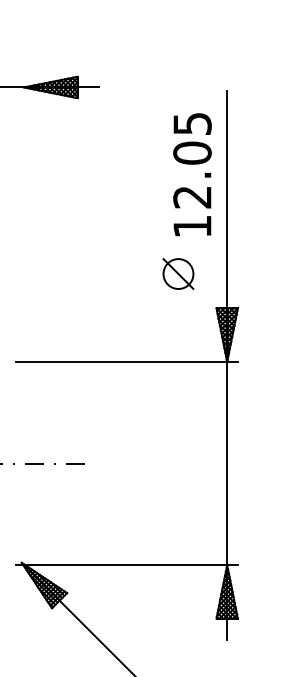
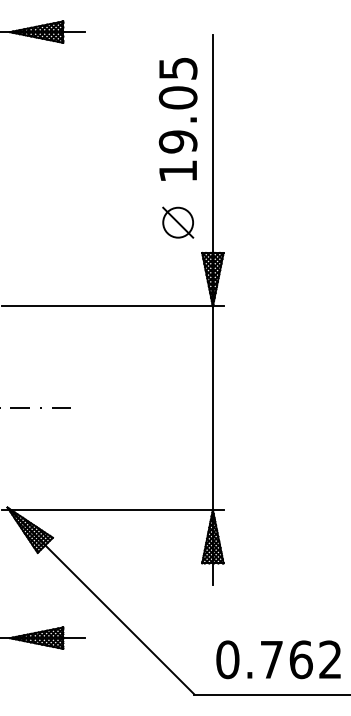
text: (192, 196) -> (178, 141), 12.05 -> 19.05
part: (178, 273) -> (178, 222), moved

